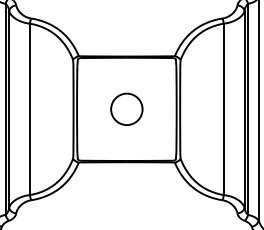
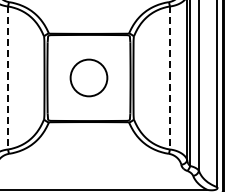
circle: (126, 108) -> (88, 77), size x1.4
line: (30, 109) -> (8, 78), solid -> dashed
line: (223, 109) -> (169, 78), solid -> dashed

